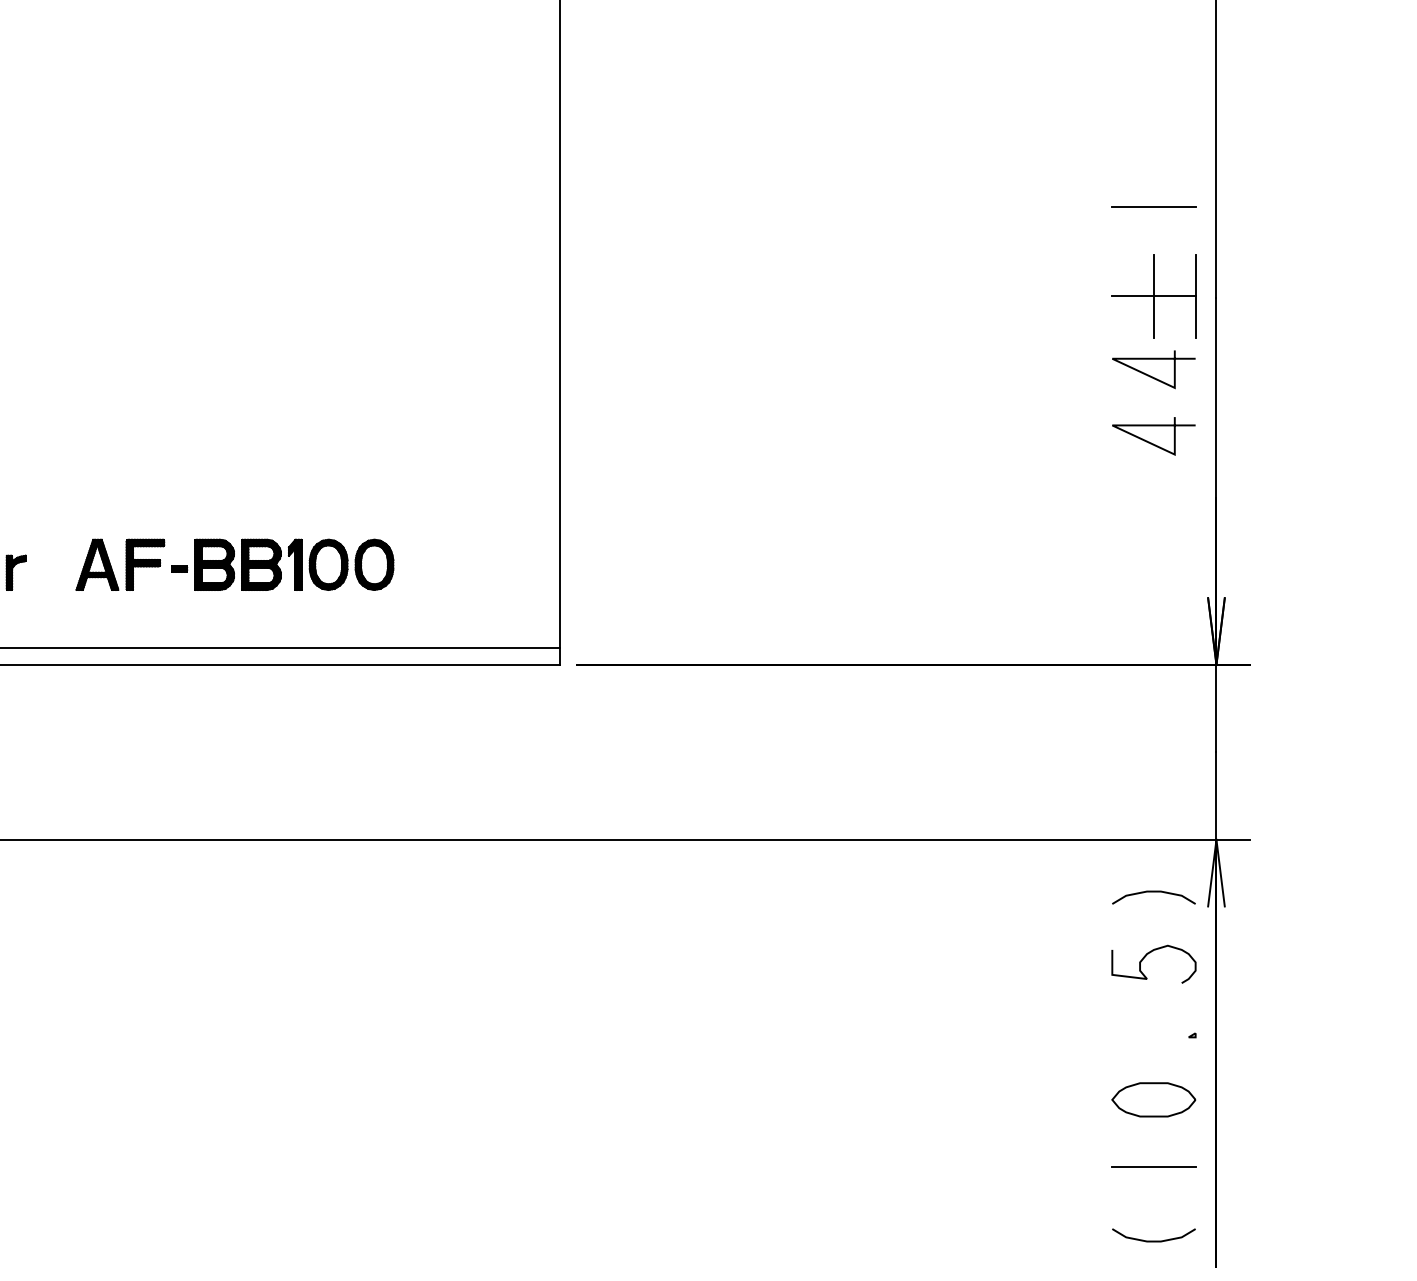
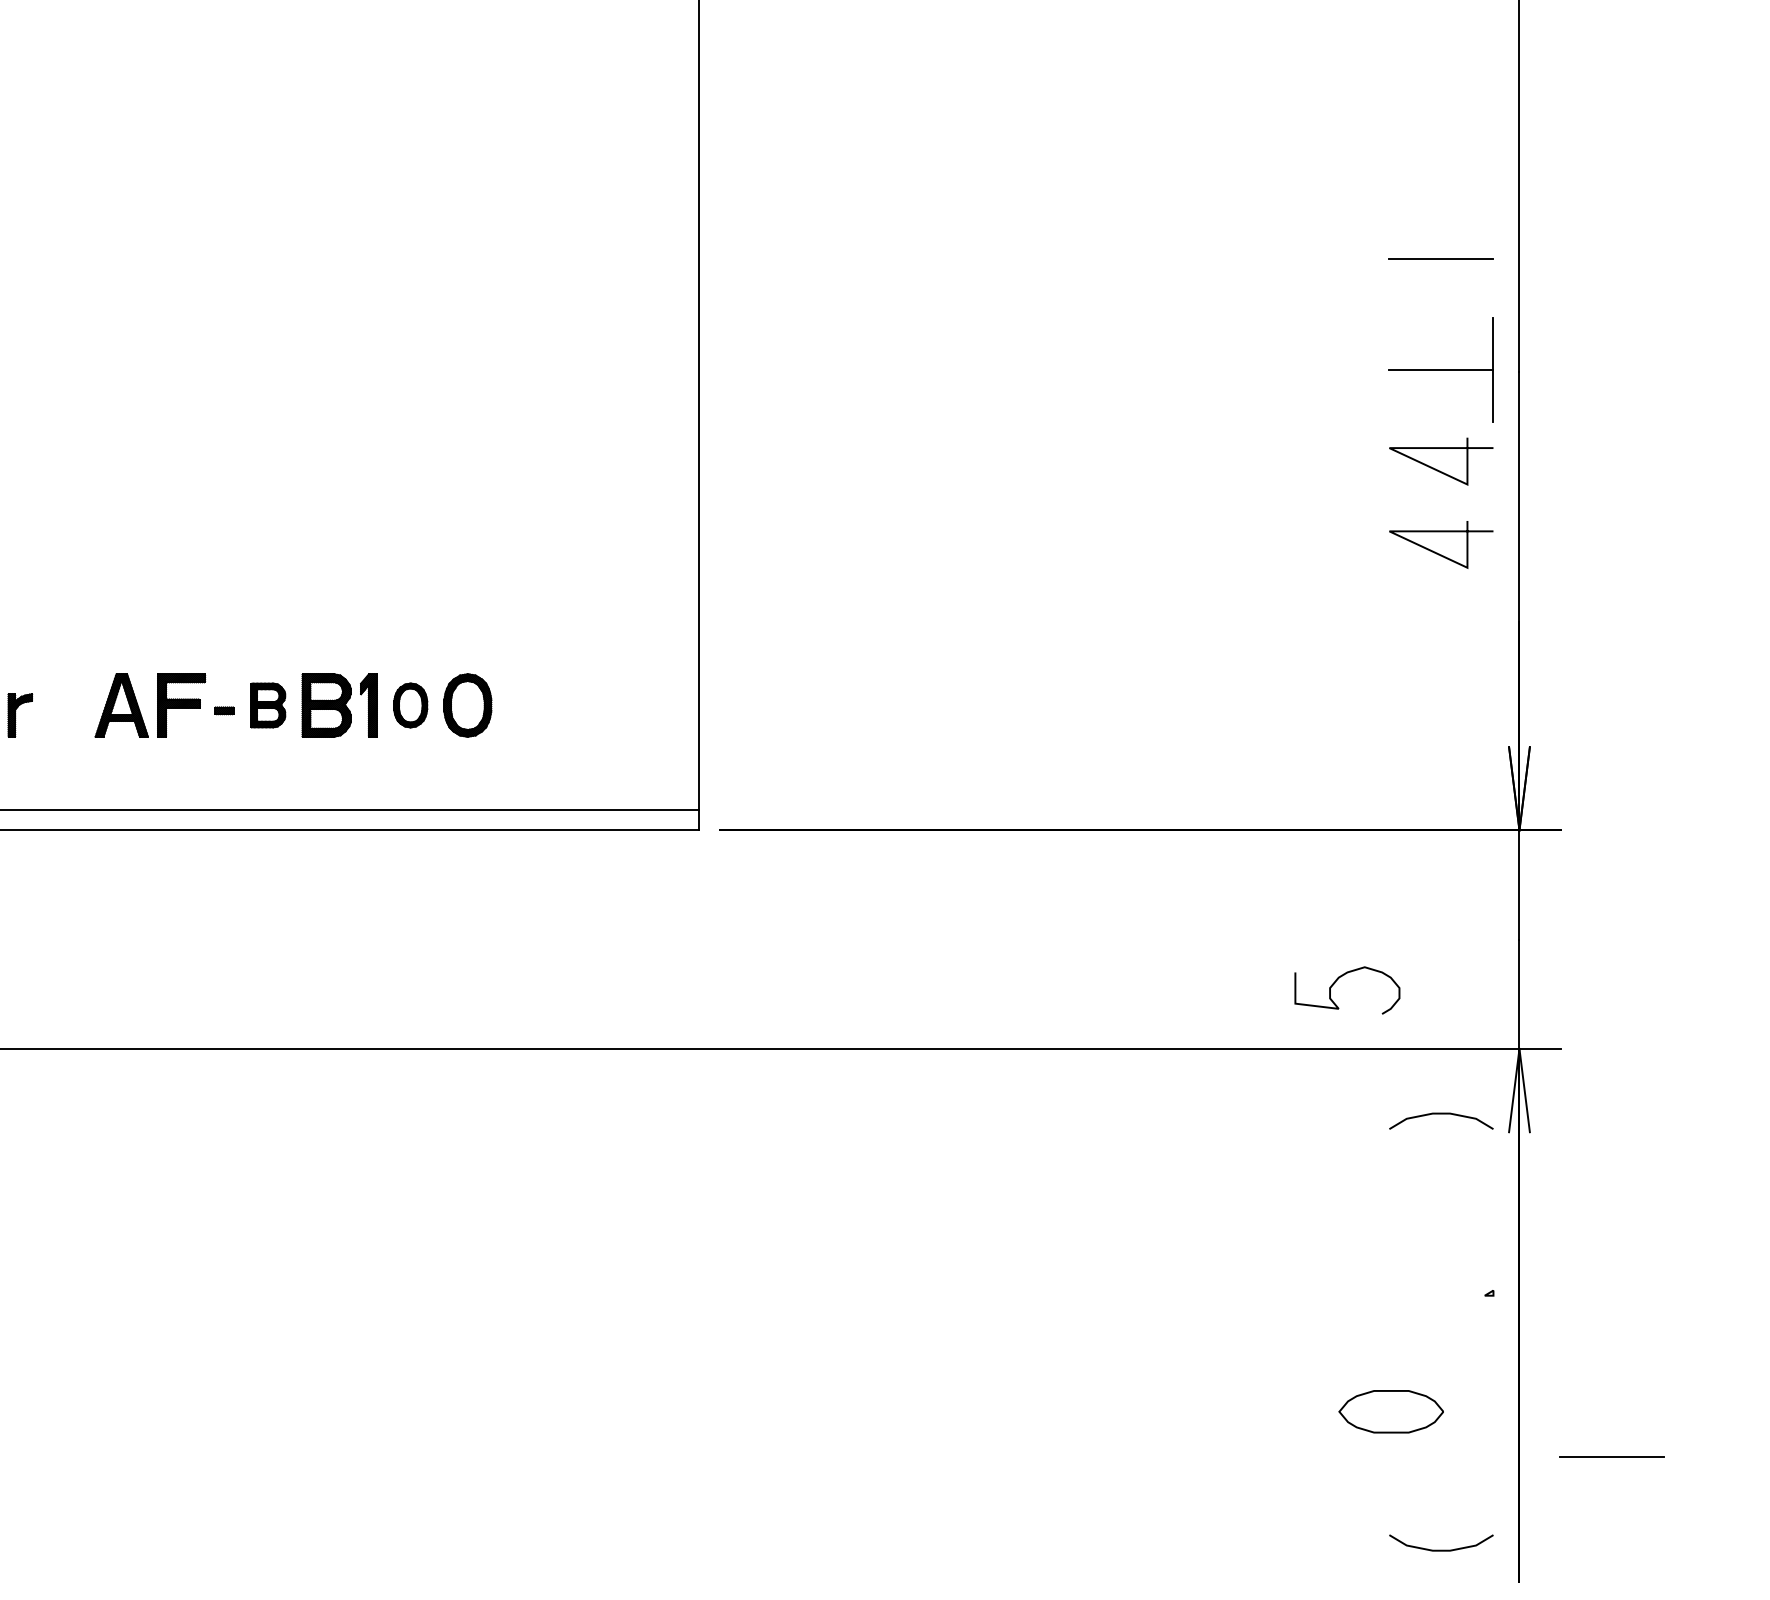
line: (1154, 295) -> (1441, 369), removed
part: (214, 564) -> (268, 705), size x0.7
part: (328, 564) -> (410, 705), size x0.7
curve: (1144, 958) -> (1335, 983), moved
part: (1153, 1099) -> (1390, 1411), moved
line: (1153, 1166) -> (1611, 1456), moved

